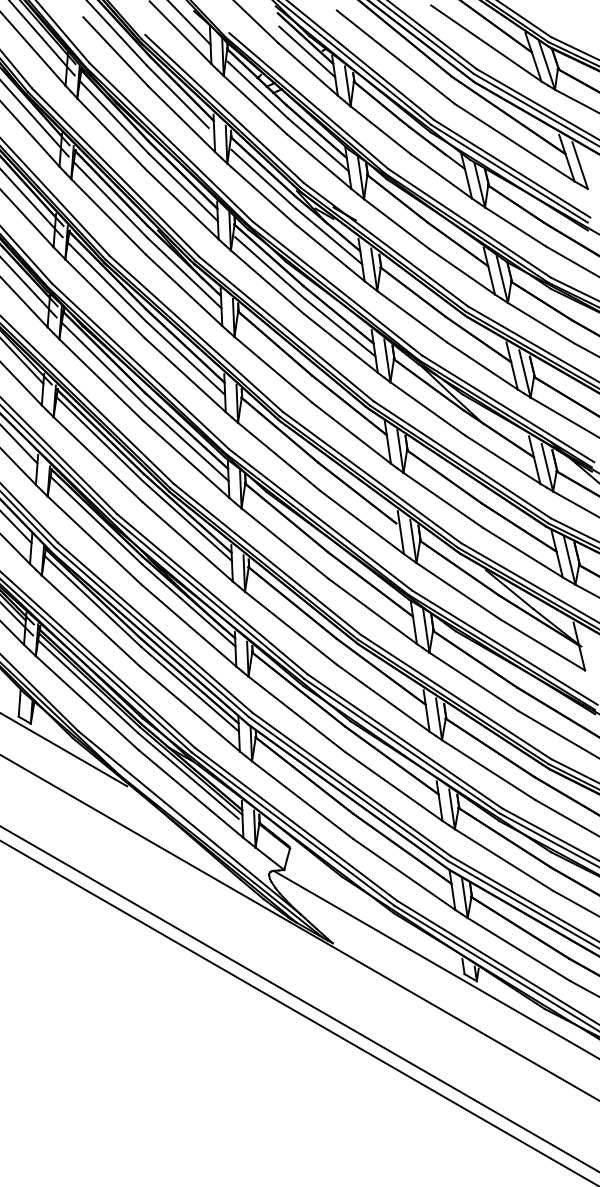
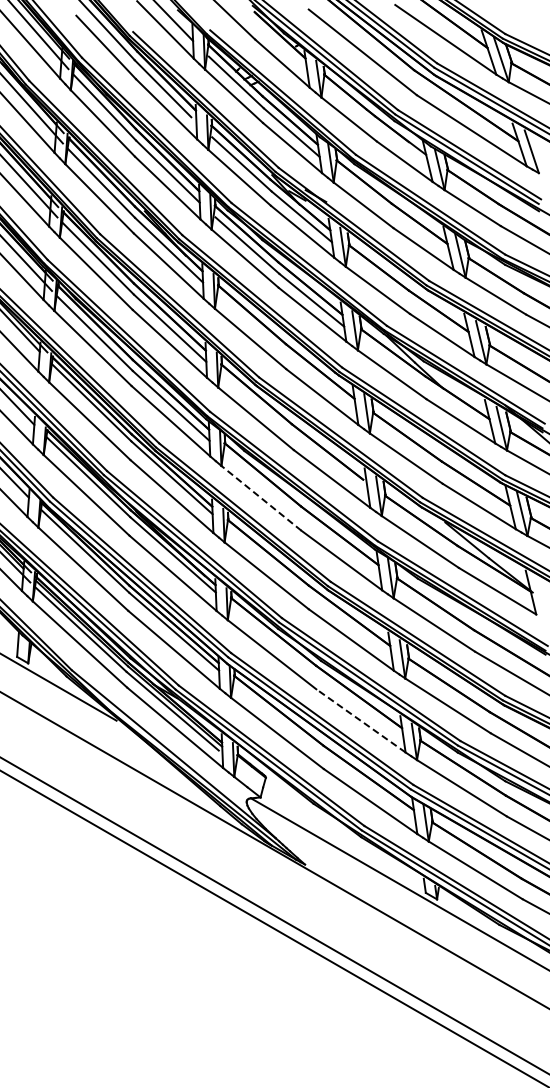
line: (307, 51) -> (281, 47), removed
line: (285, 543) -> (261, 498), solid -> dashed
line: (393, 786) -> (360, 720), solid -> dashed

